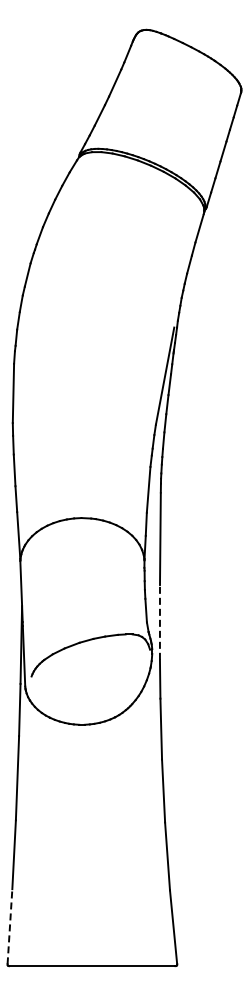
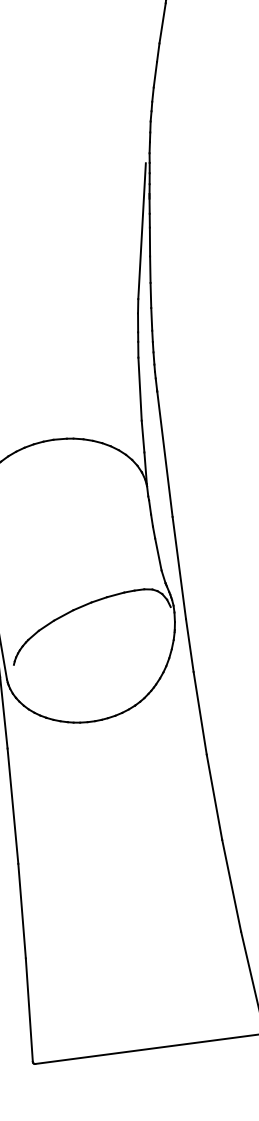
line: (159, 621) -> (178, 566), dashed -> solid
line: (9, 926) -> (28, 1009), dashed -> solid

